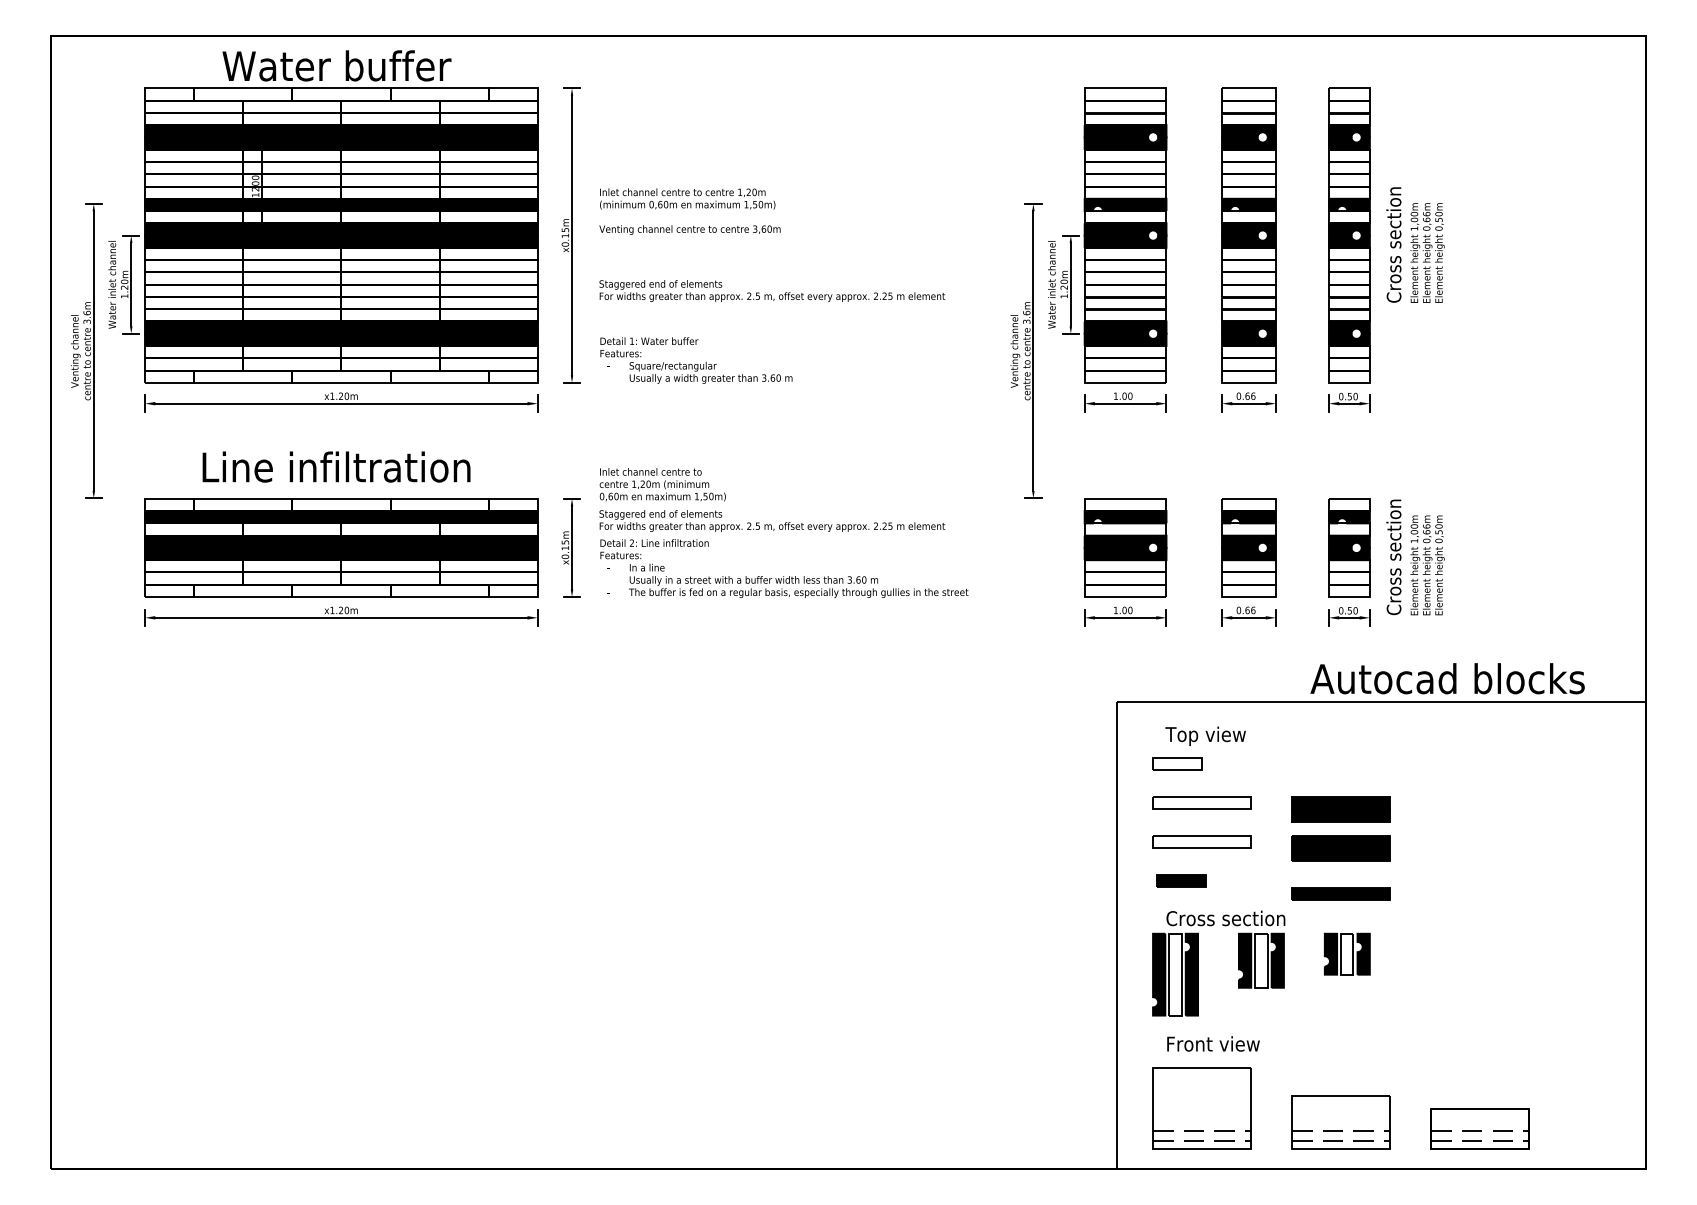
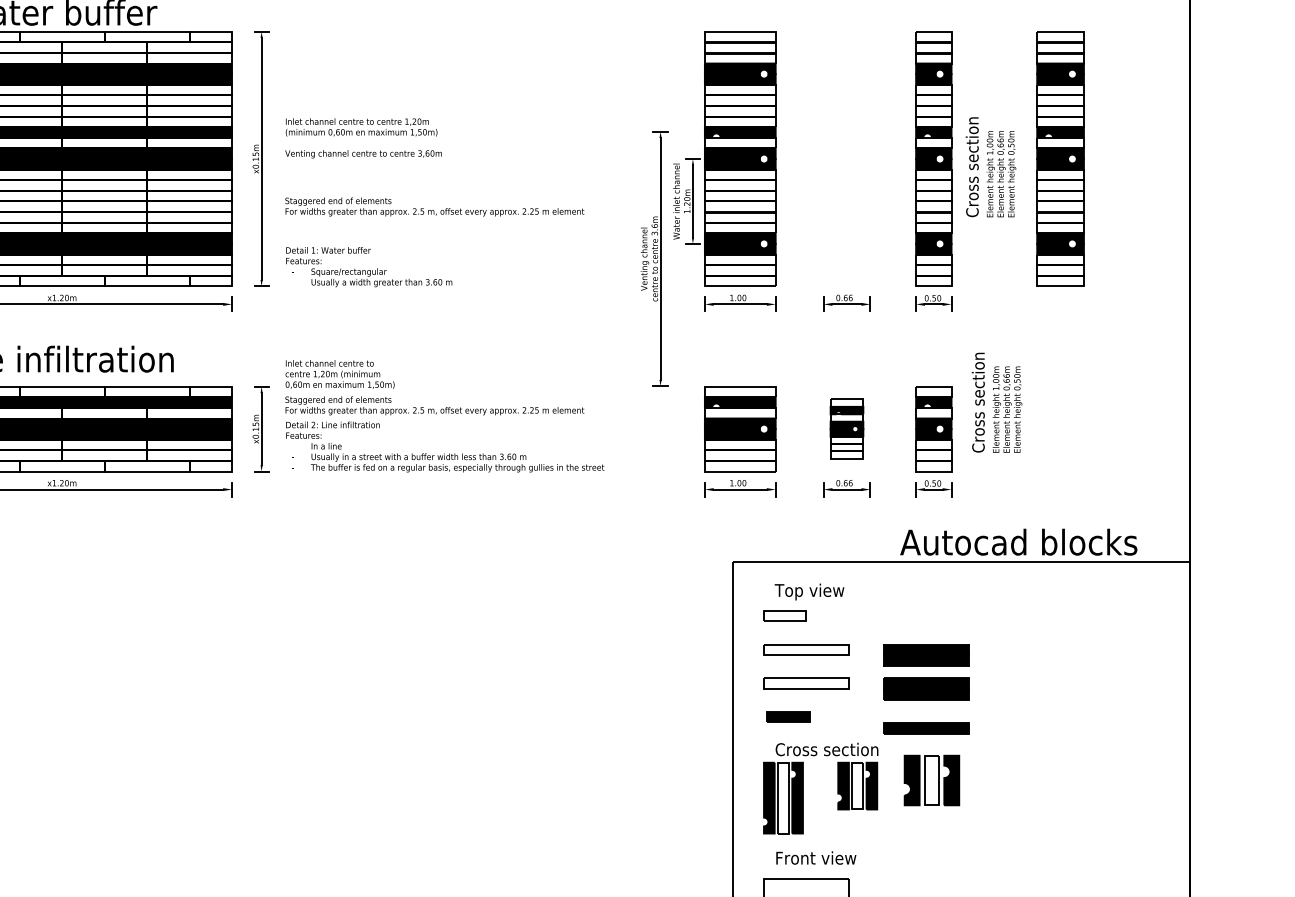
part: (1248, 235) -> (1060, 158), moved
part: (1248, 547) -> (846, 428), size x0.7
text: (1415, 557) -> (997, 402), moved
part: (1347, 953) -> (932, 779), size x1.4

